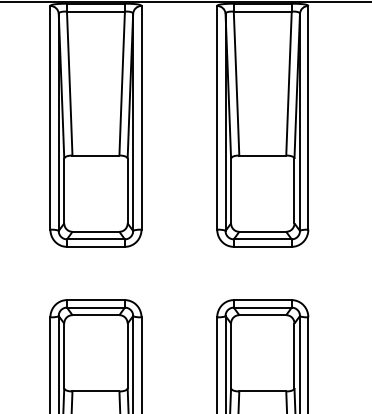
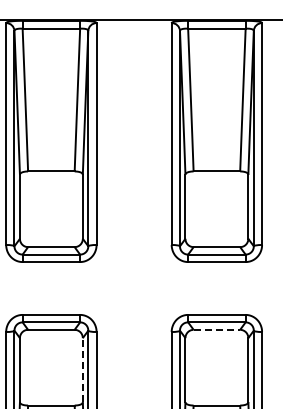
line: (263, 315) -> (217, 330), solid -> dashed
line: (127, 355) -> (82, 369), solid -> dashed

